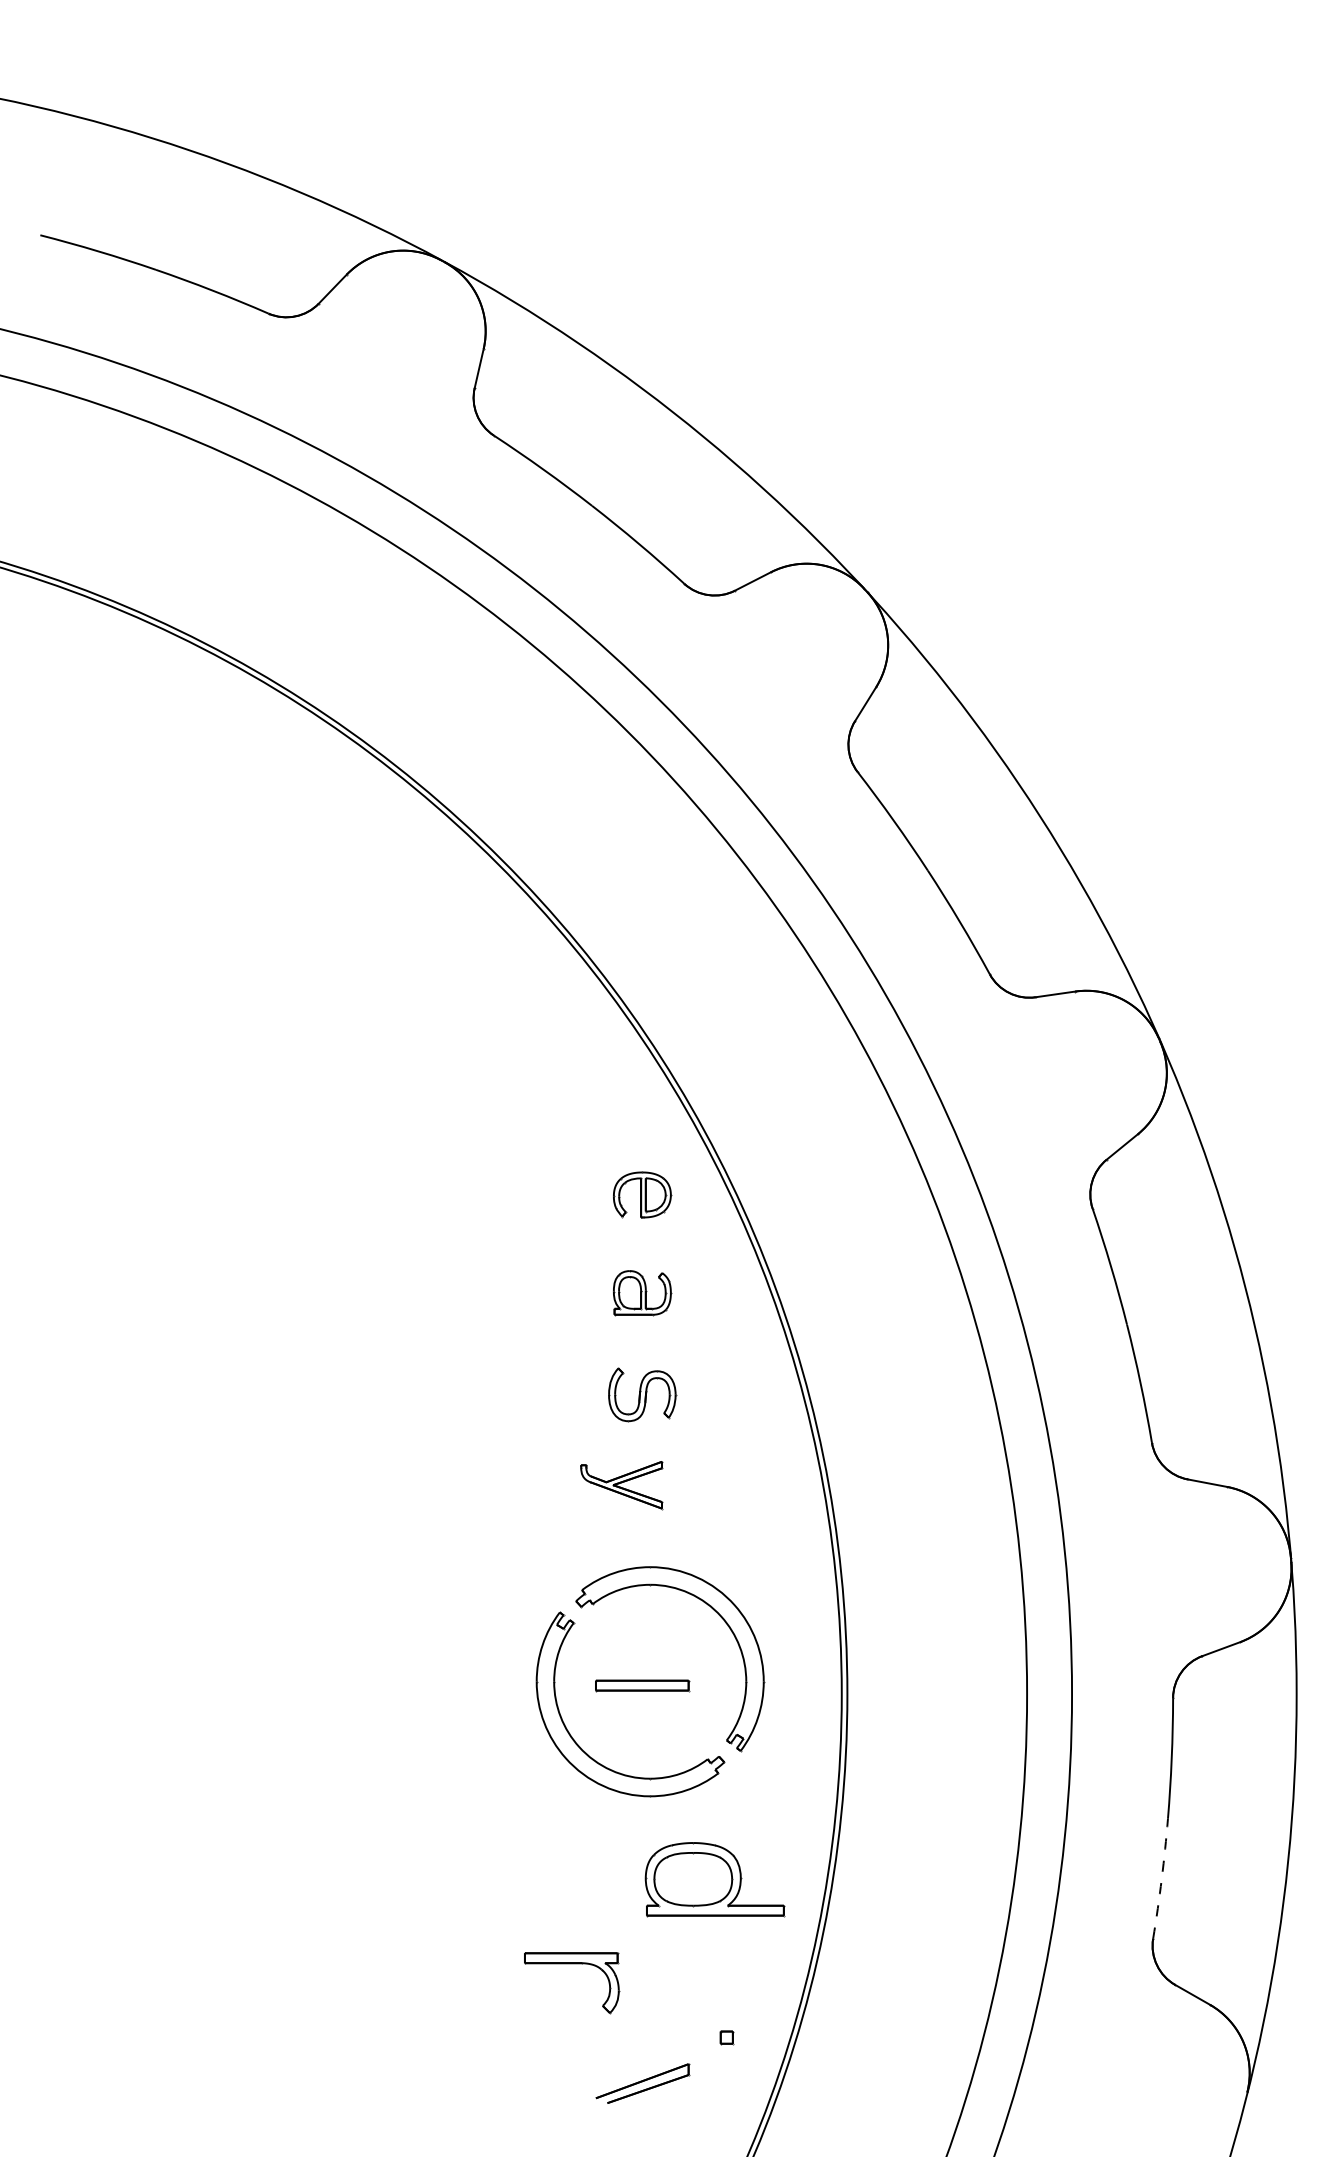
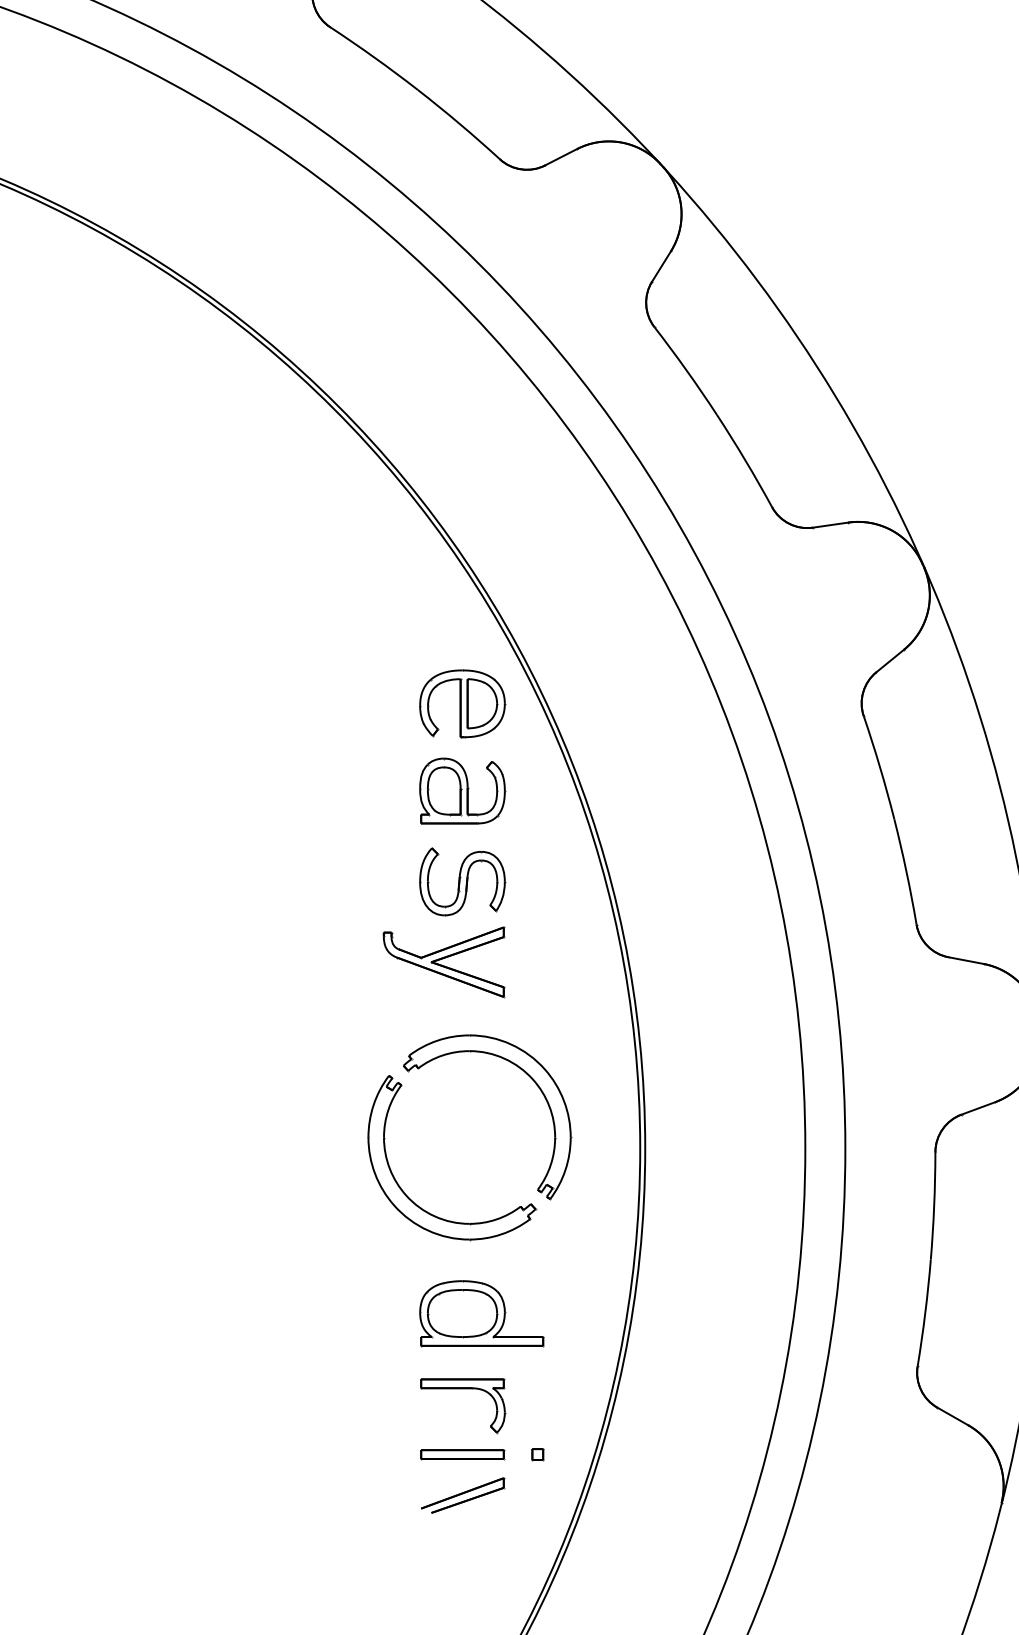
part: (642, 1194) -> (462, 703), size x1.67
part: (642, 1292) -> (462, 790), size x1.67
part: (642, 1394) -> (462, 881), size x1.43
part: (621, 1485) -> (443, 962), size x1.67
part: (642, 1685) -> (462, 1454), moved
arc: (1161, 1878) -> (925, 1312), dashed -> solid
part: (714, 1879) -> (481, 1313), moved
part: (572, 1964) -> (463, 1389), moved

